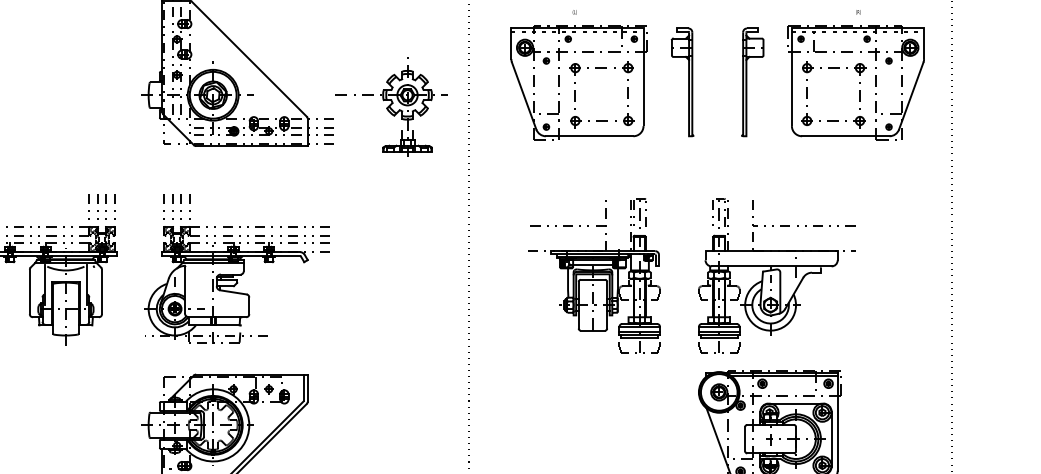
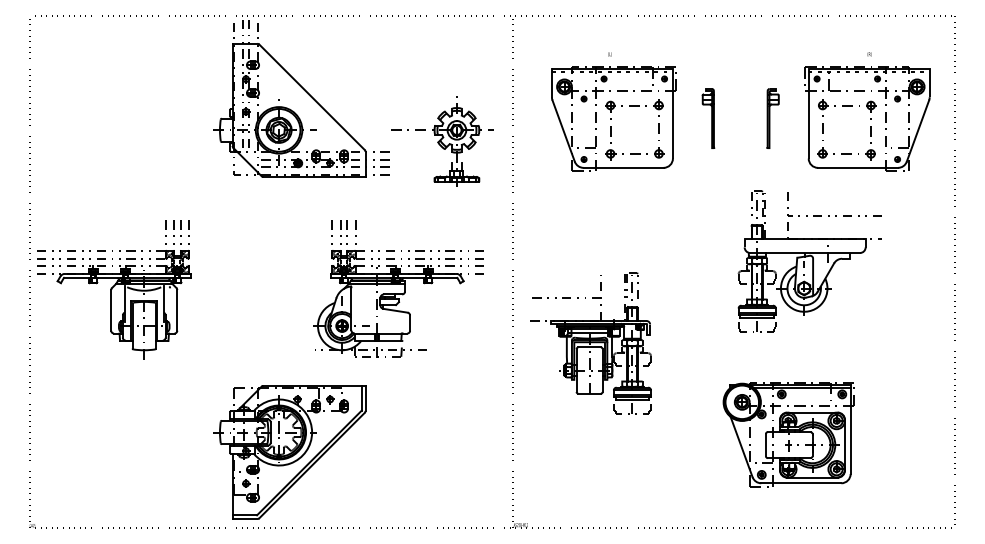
part: (682, 82) -> (708, 118), size x0.6
part: (752, 82) -> (772, 118), size x0.6
part: (236, 268) -> (398, 288), moved
part: (593, 275) -> (590, 343), moved
part: (776, 275) -> (809, 261), moved

